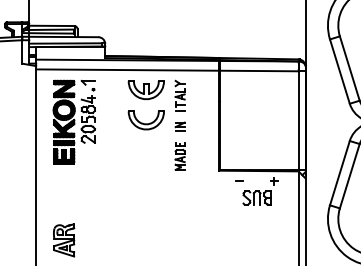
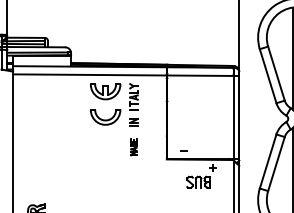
part: (73, 121) -> (44, 118), removed
part: (179, 156) -> (133, 147), size x0.7
line: (239, 180) -> (183, 150), moved

